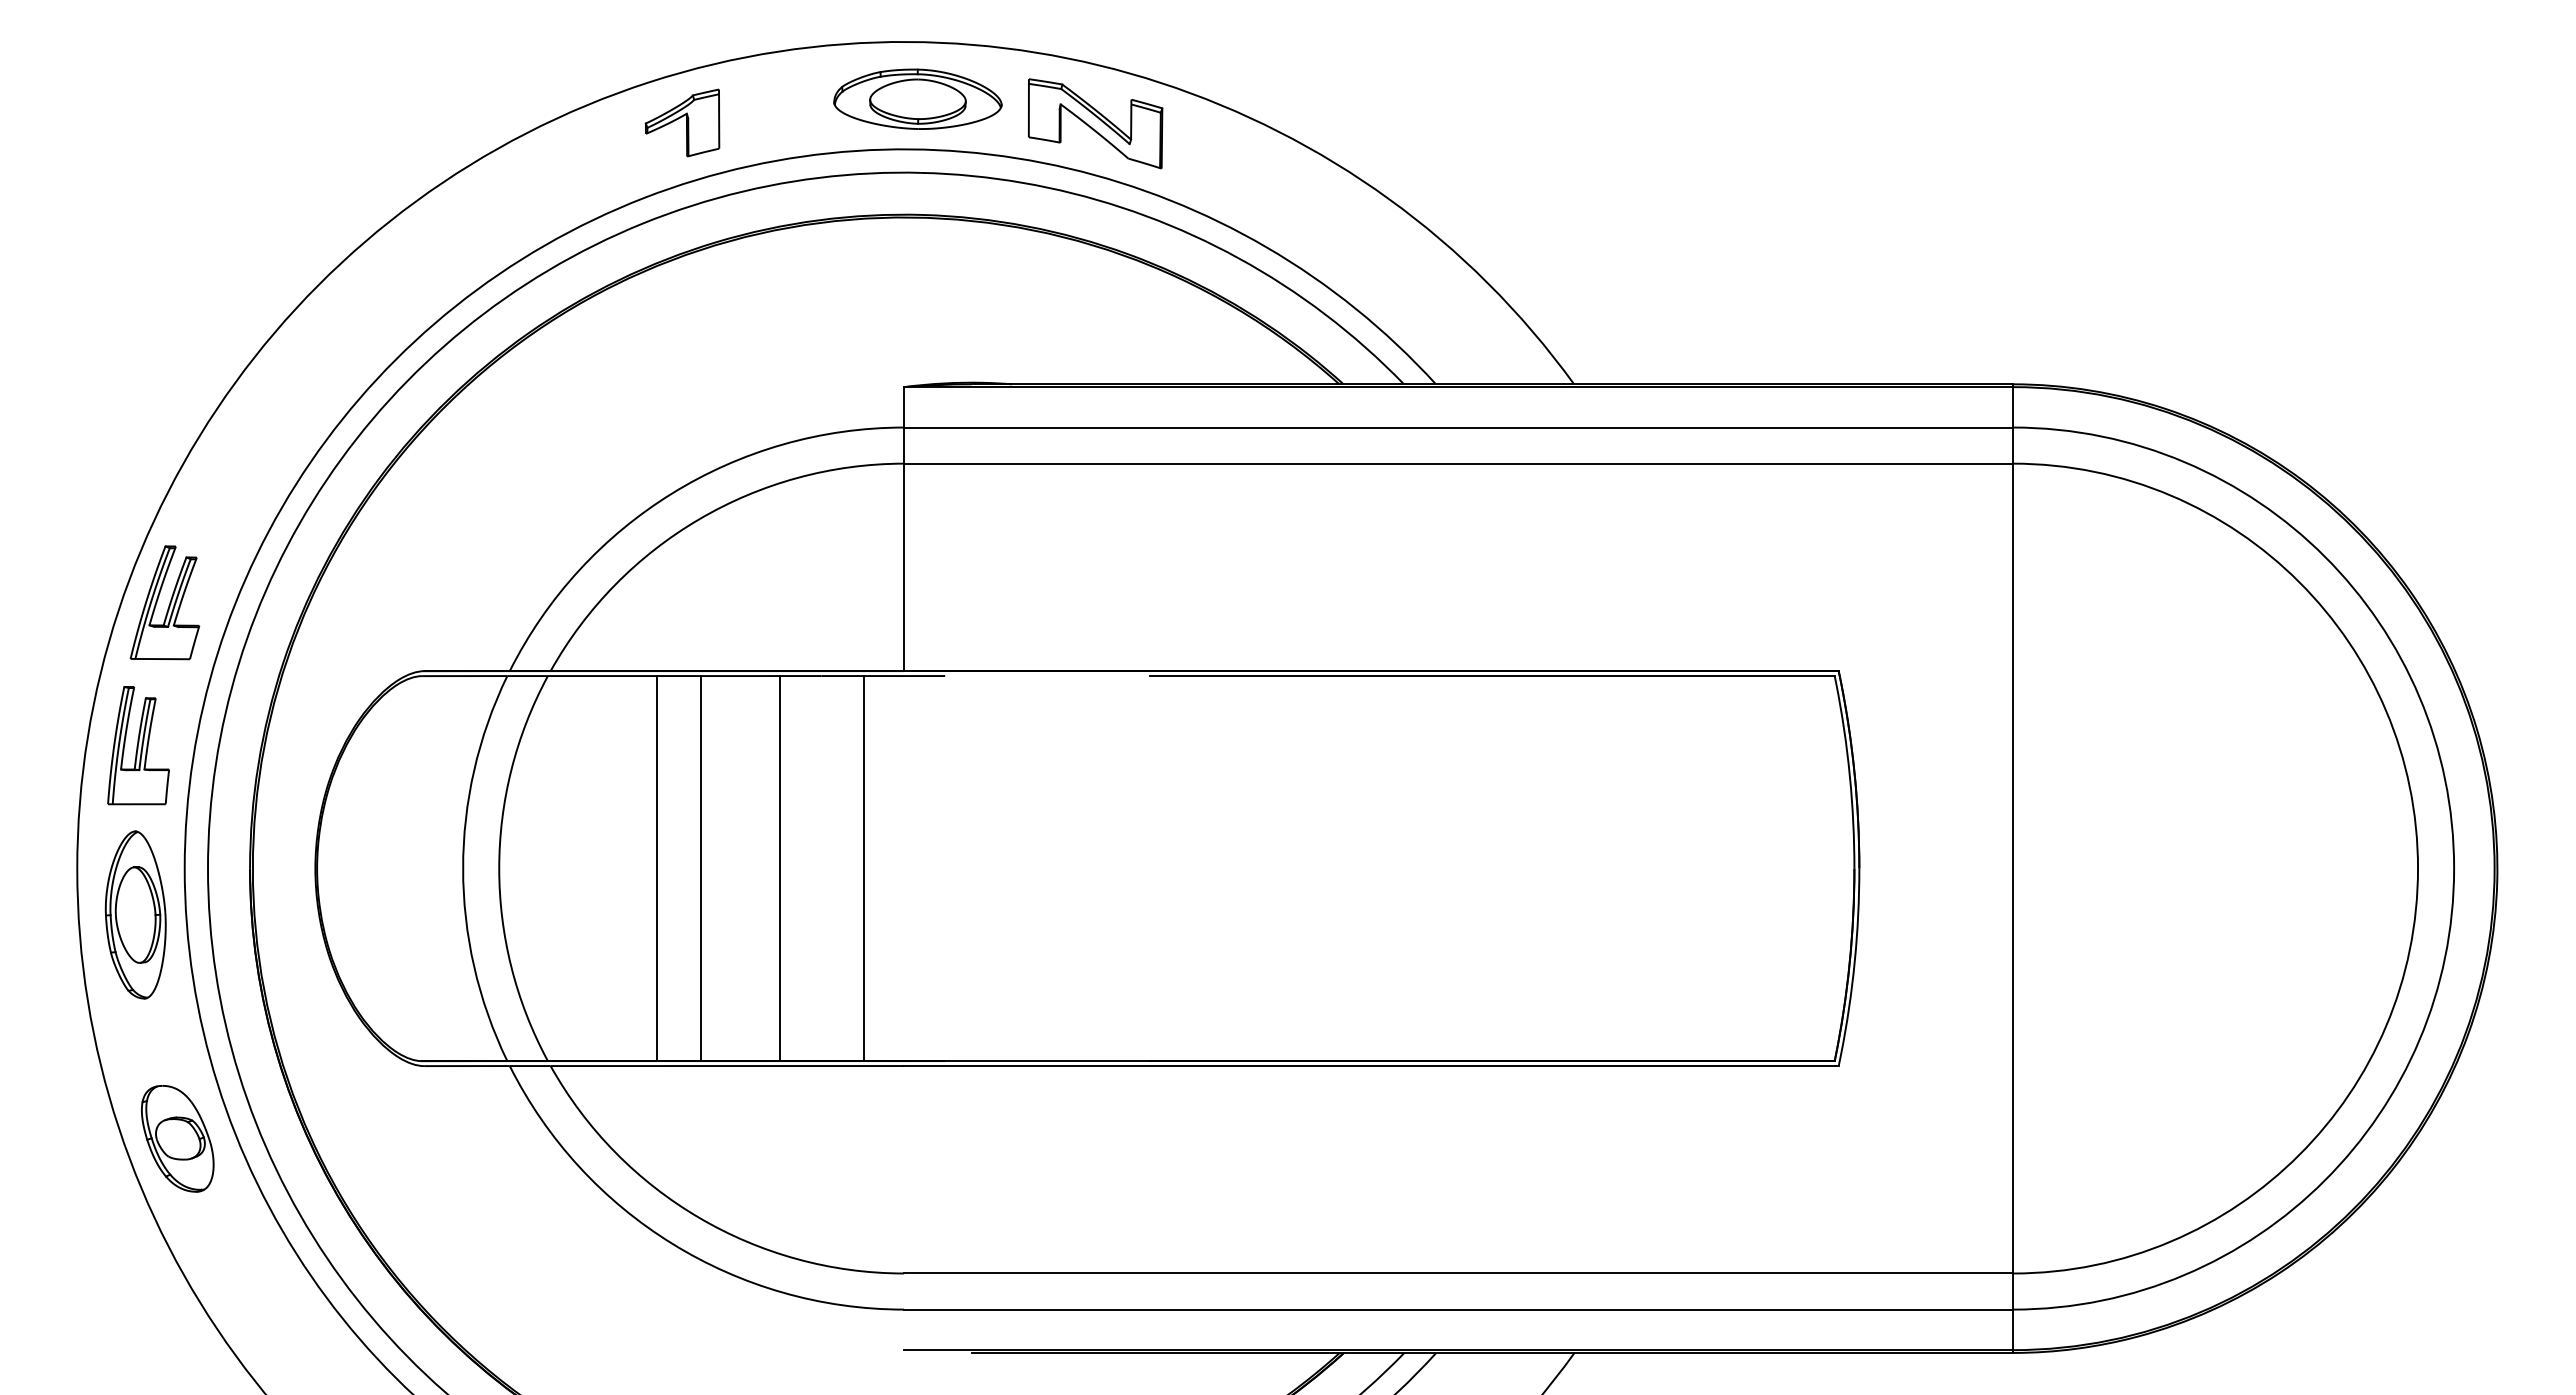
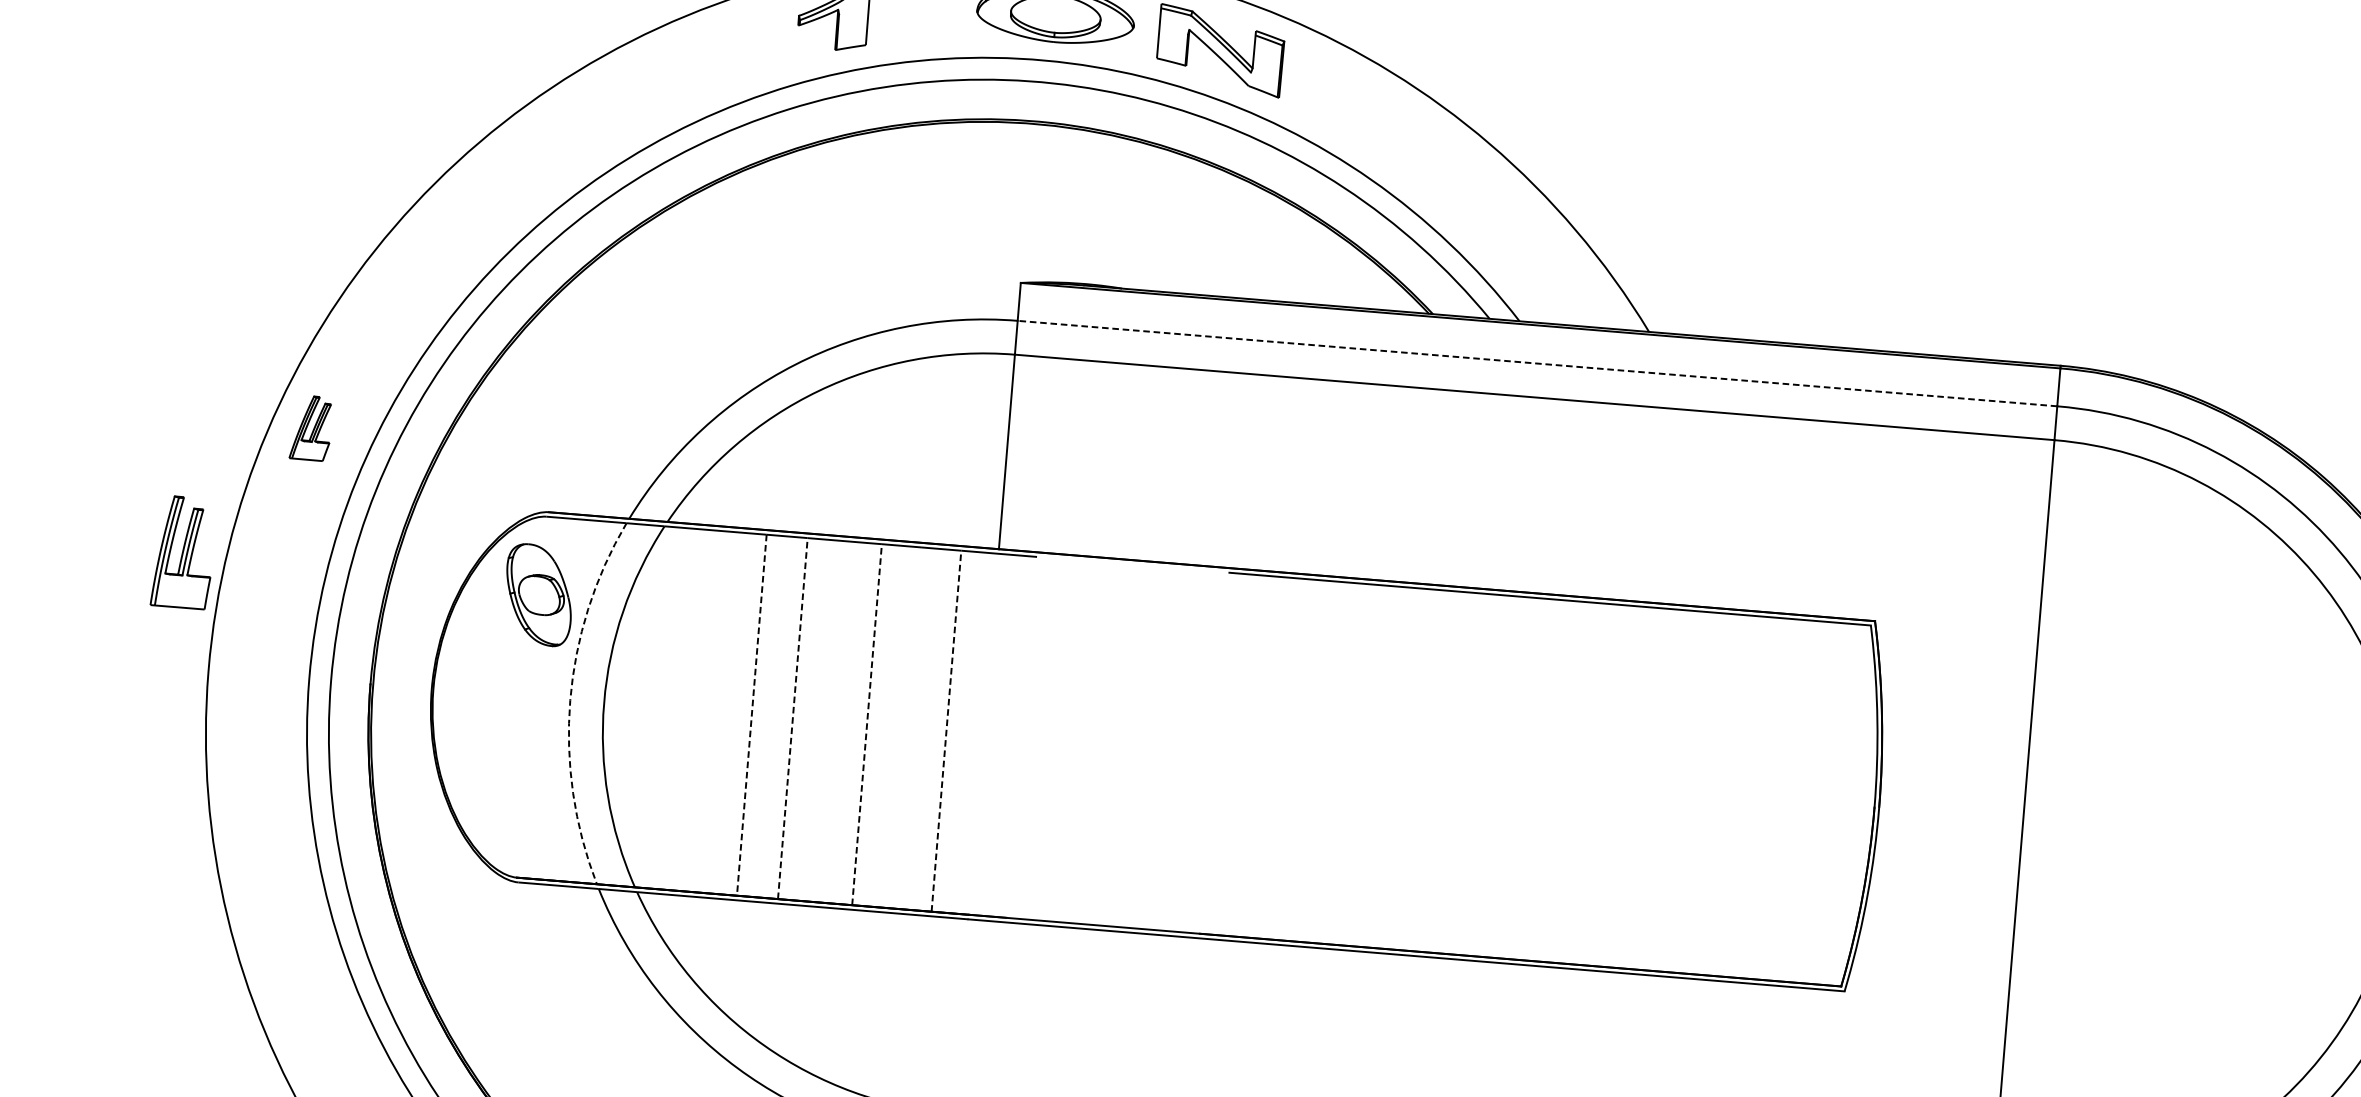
line: (1458, 427) -> (1537, 363), solid -> dashed
part: (164, 602) -> (310, 427), size x0.6
part: (138, 745) -> (183, 552), moved
arc: (463, 868) -> (570, 700), solid -> dashed
line: (656, 868) -> (751, 715), solid -> dashed
line: (700, 868) -> (792, 718), solid -> dashed
line: (779, 868) -> (866, 724), solid -> dashed
line: (864, 868) -> (946, 731), solid -> dashed
part: (135, 914) -> (259, 718), removed
part: (177, 1138) -> (538, 594), moved

